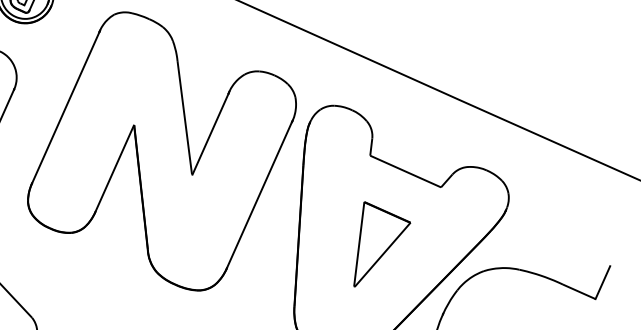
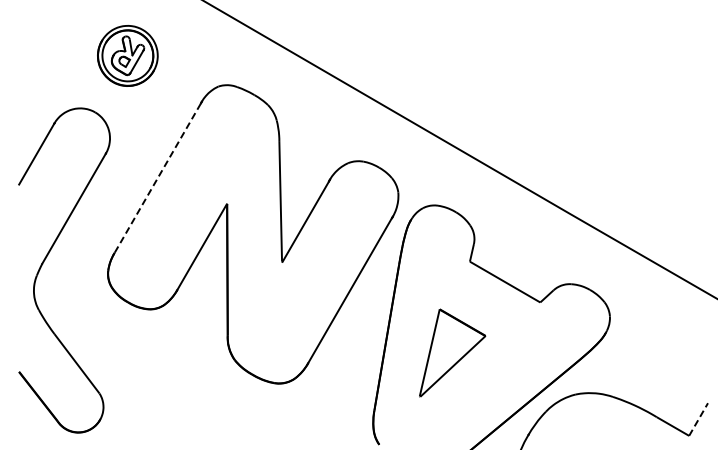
line: (65, 107) -> (157, 178), solid -> dashed
part: (380, 241) -> (452, 352), moved
line: (602, 282) -> (698, 419), solid -> dashed

